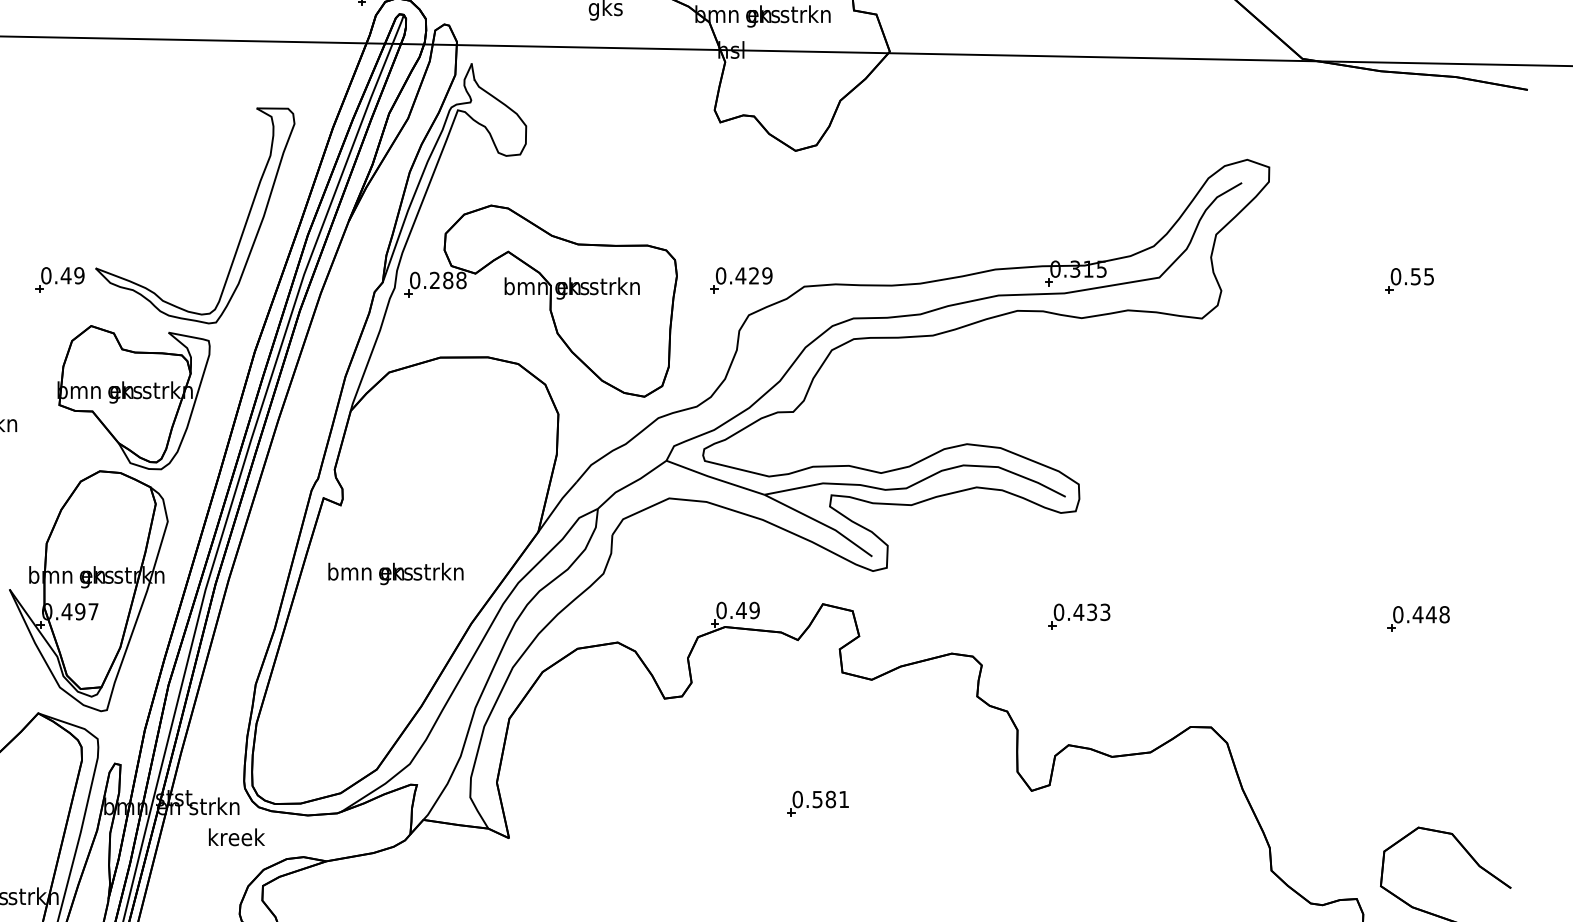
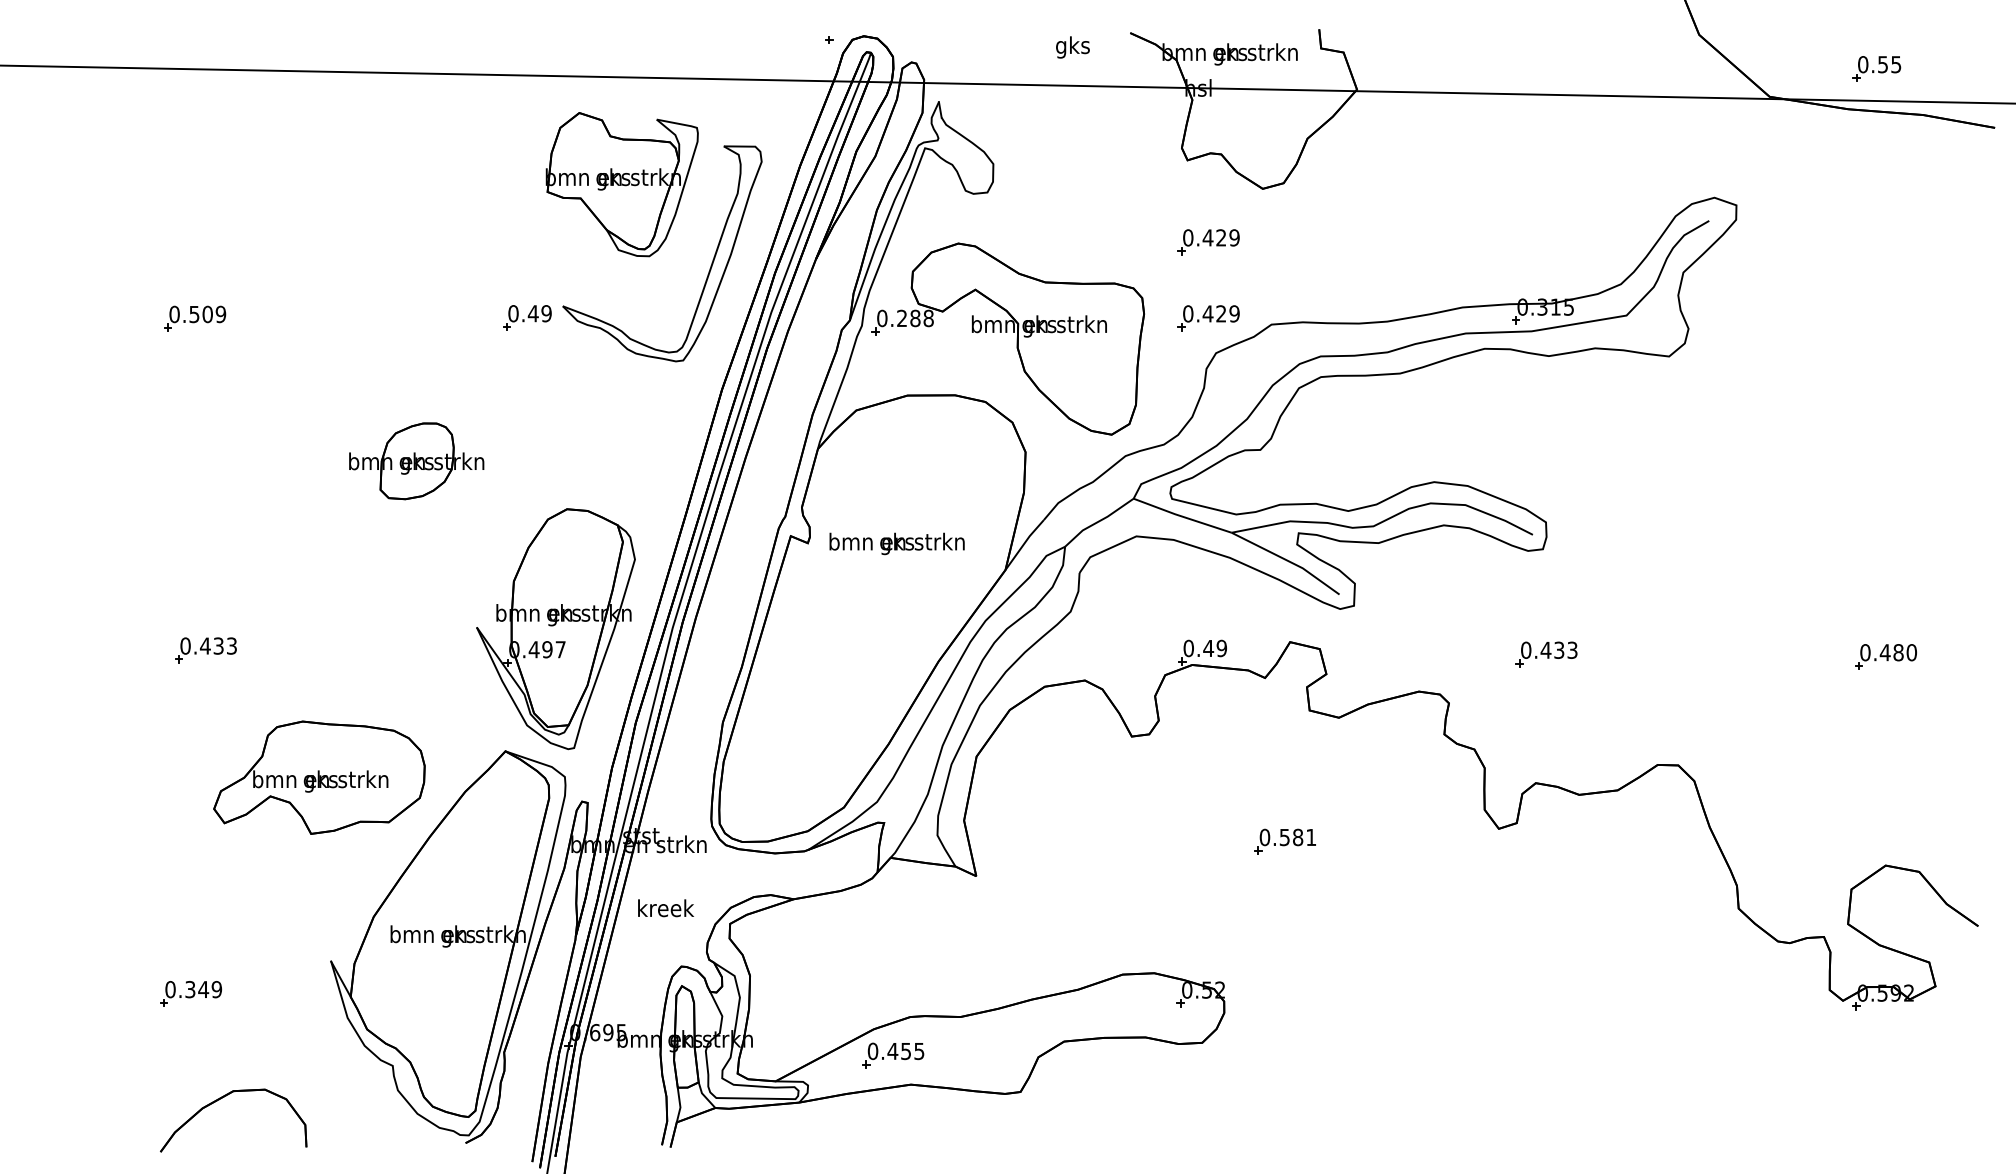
part: (741, 204) -> (1208, 242), added
part: (1409, 280) -> (1876, 68), moved
part: (133, 397) -> (621, 184), moved
text: (395, 573) -> (896, 543), moved
text: (1438, 614) -> (1905, 652), 0.448 -> 0.480
text: (236, 837) -> (665, 908), moved

